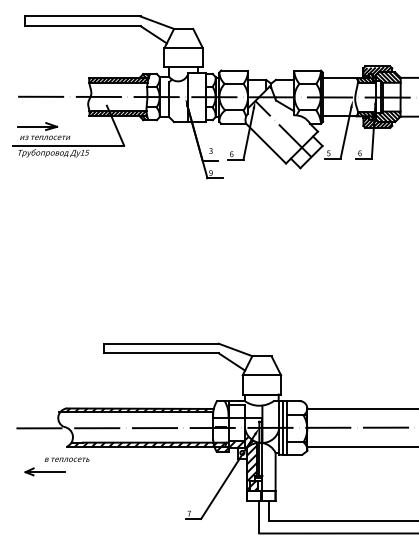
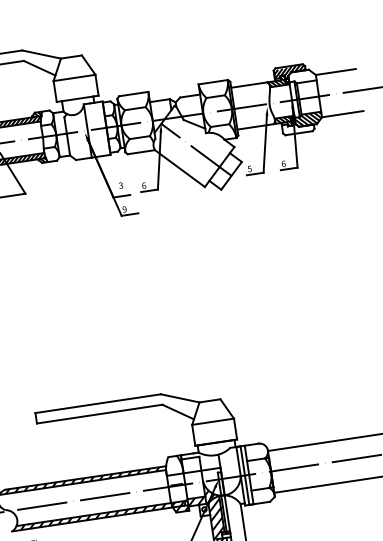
hatch: (387, 77) -> (301, 76), removed
hatch: (377, 121) -> (297, 126), removed

